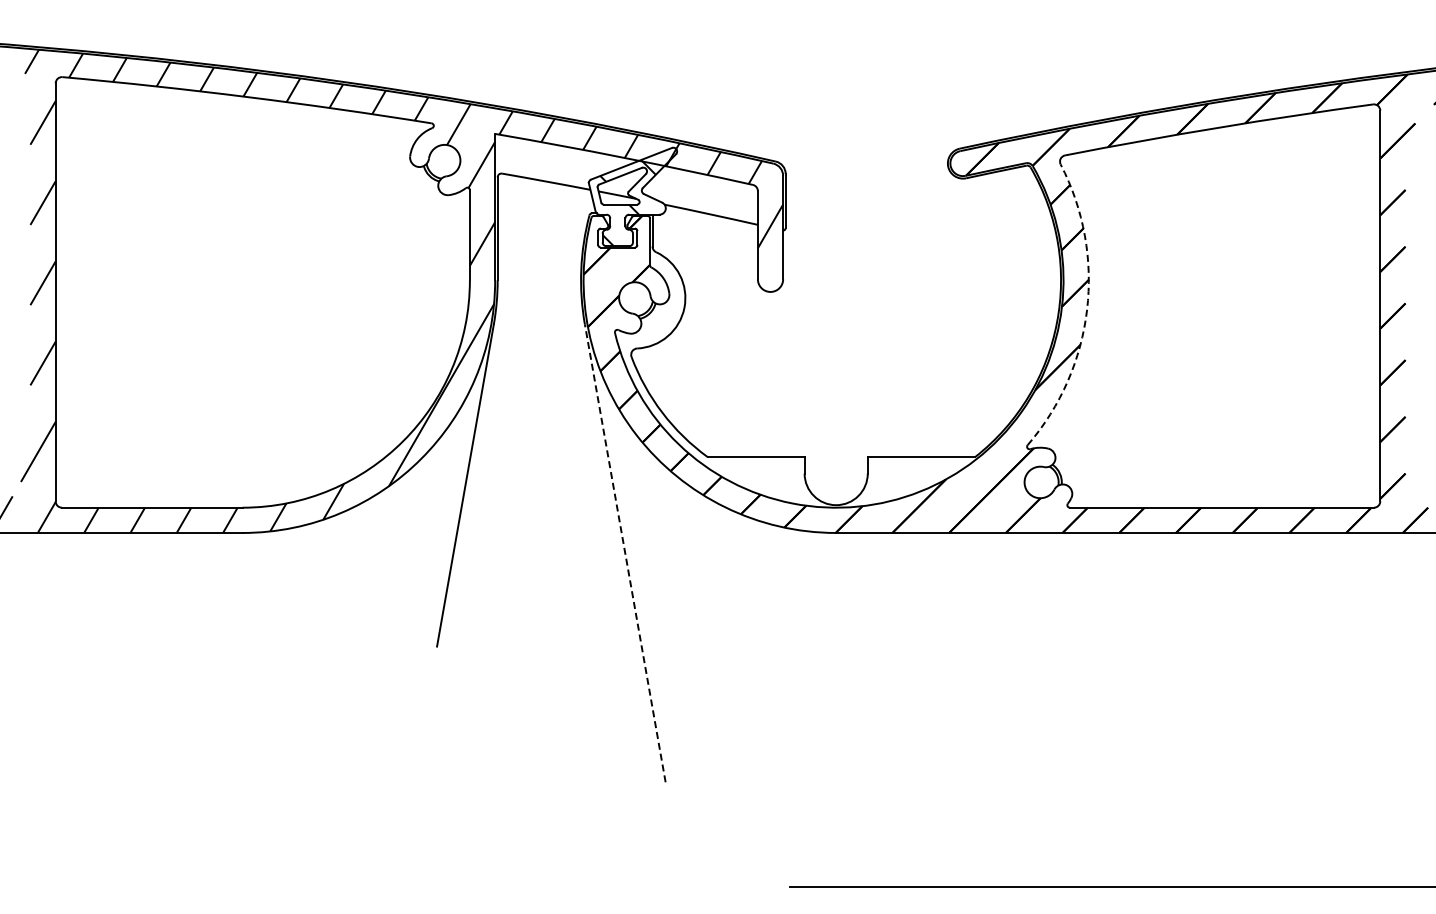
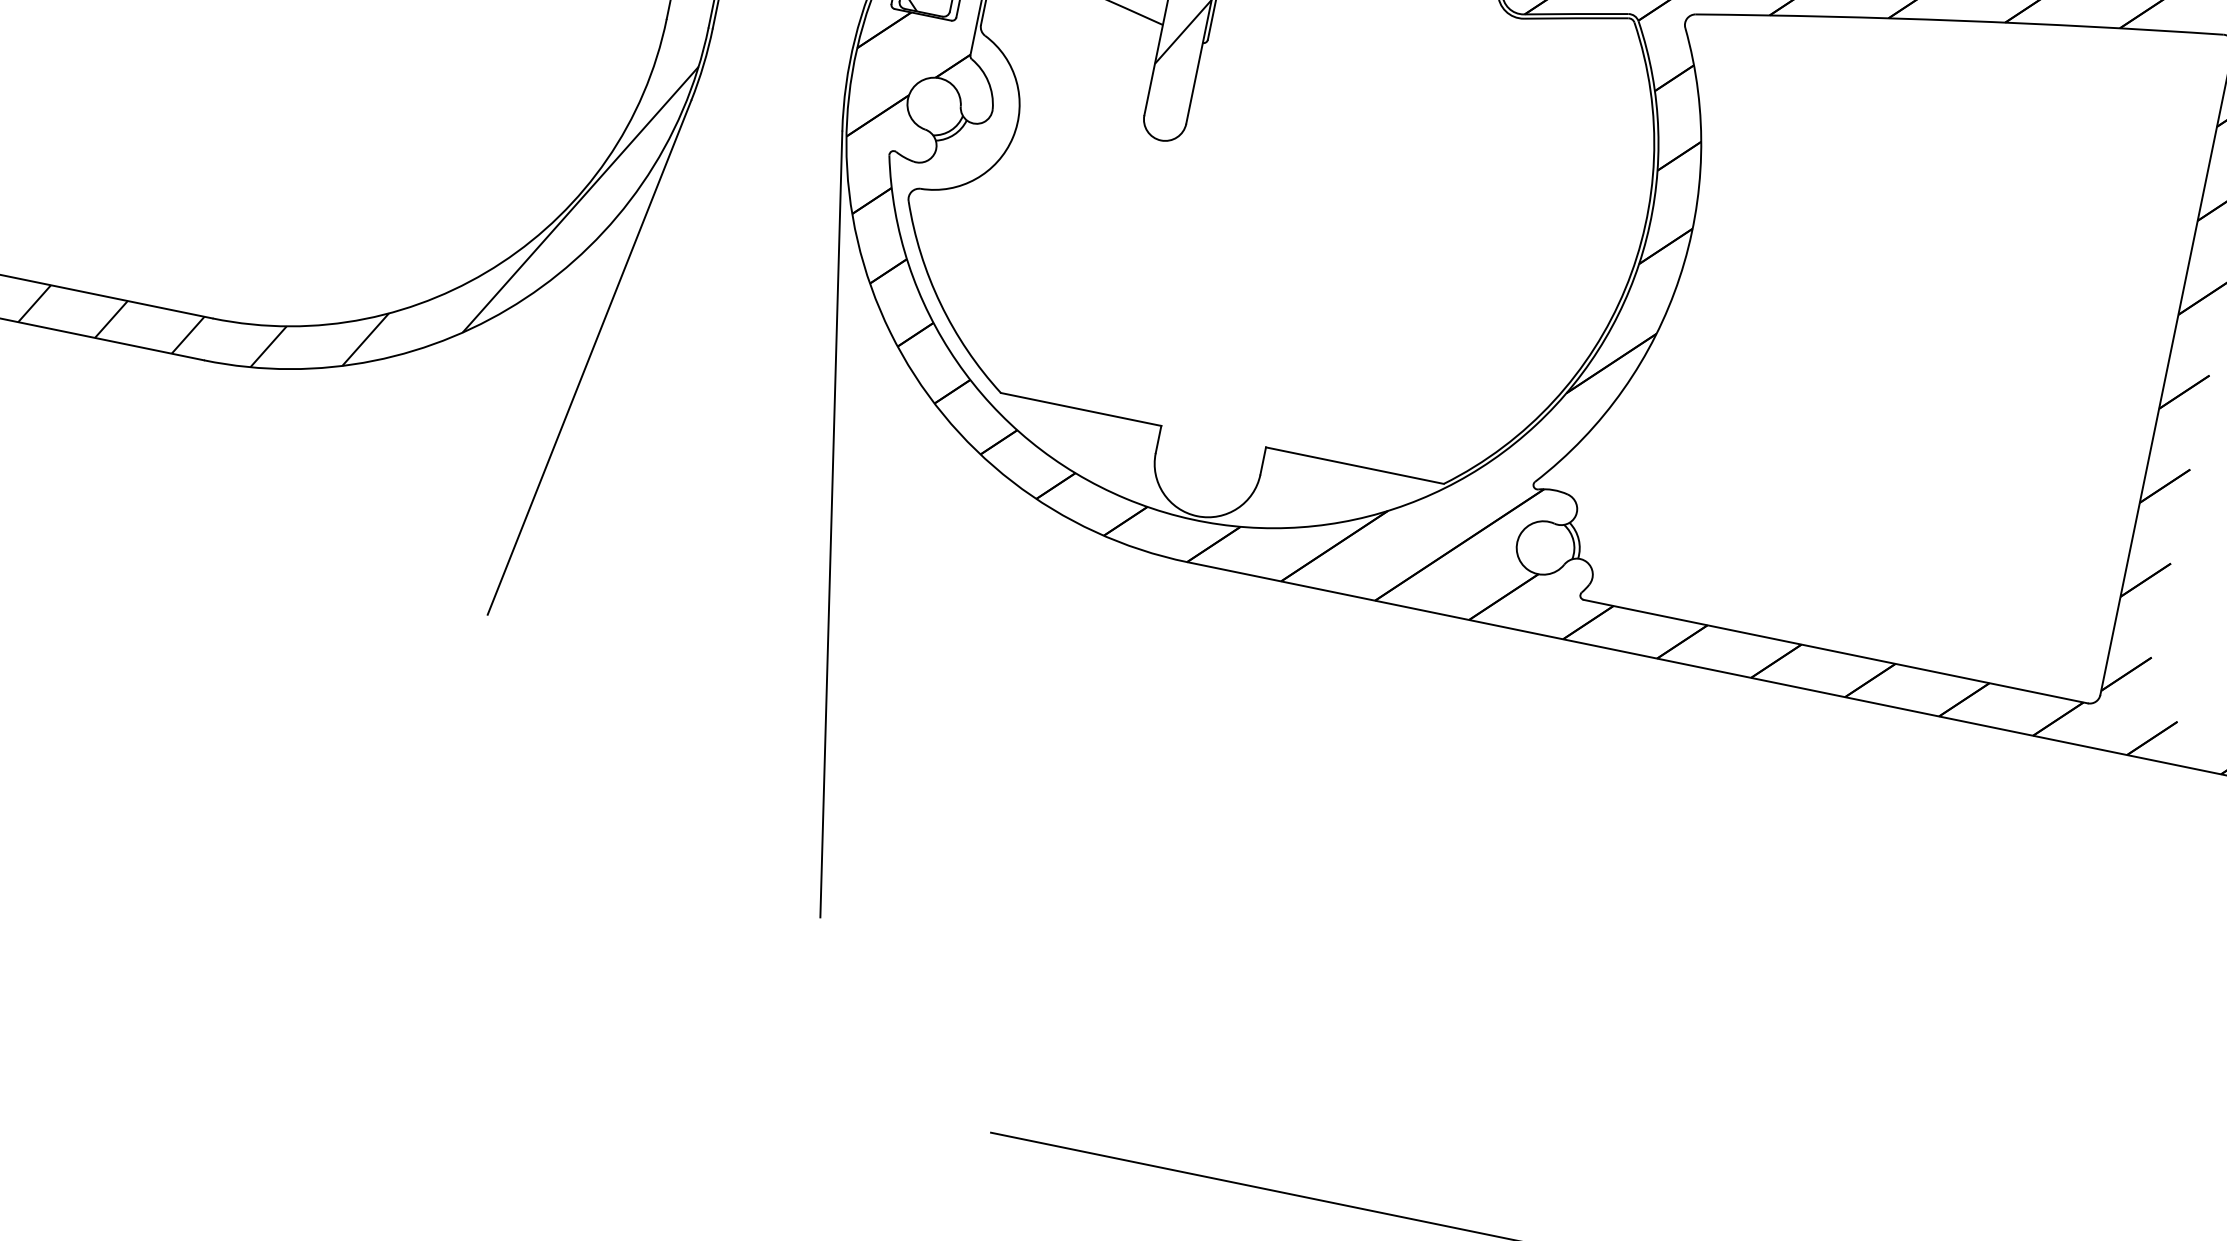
arc: (1087, 309) -> (1680, 277), dashed -> solid
line: (625, 552) -> (832, 522), dashed -> solid

